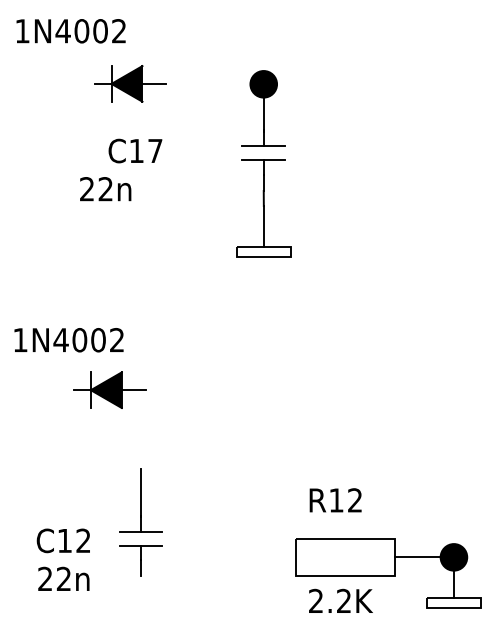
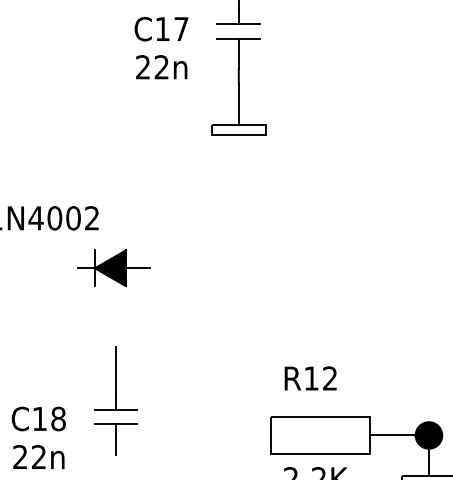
text: (135, 150) -> (161, 28), moved
text: (105, 189) -> (161, 67), moved
part: (109, 389) -> (113, 267), moved
text: (83, 540) -> (58, 418), C12 -> C18

